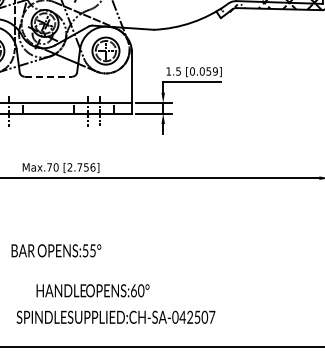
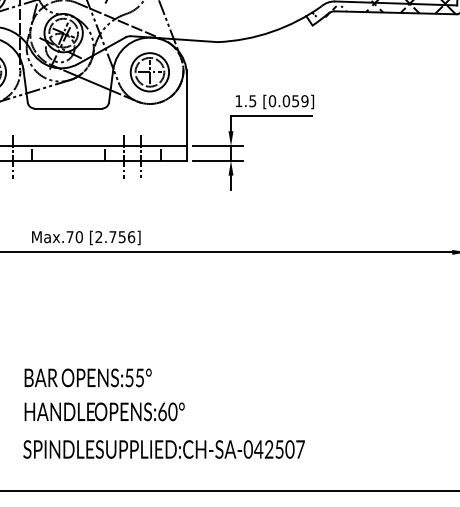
line: (48, 76) -> (68, 108), dashed -> solid
text: (56, 250) -> (88, 377), moved
text: (92, 290) -> (103, 411), moved

